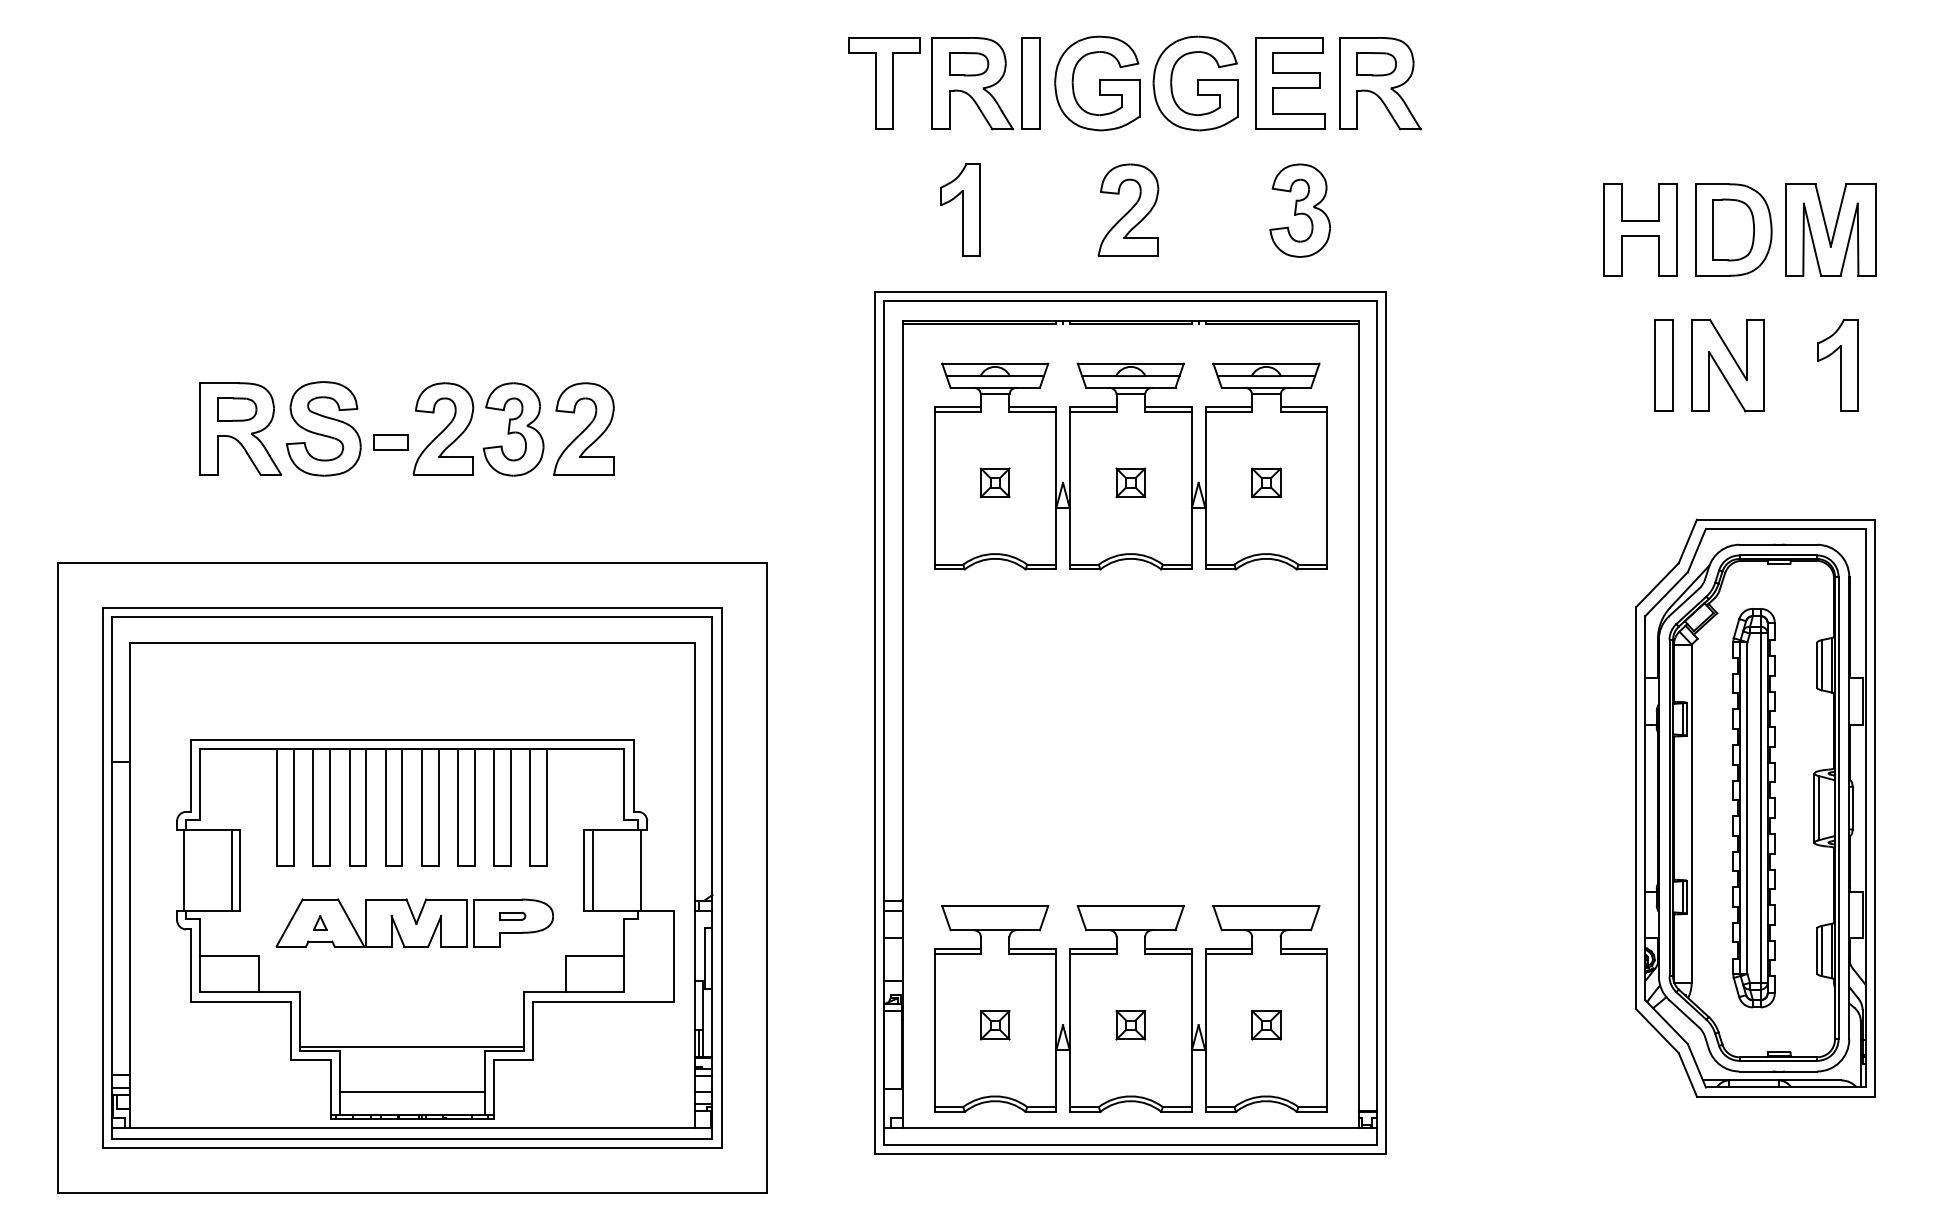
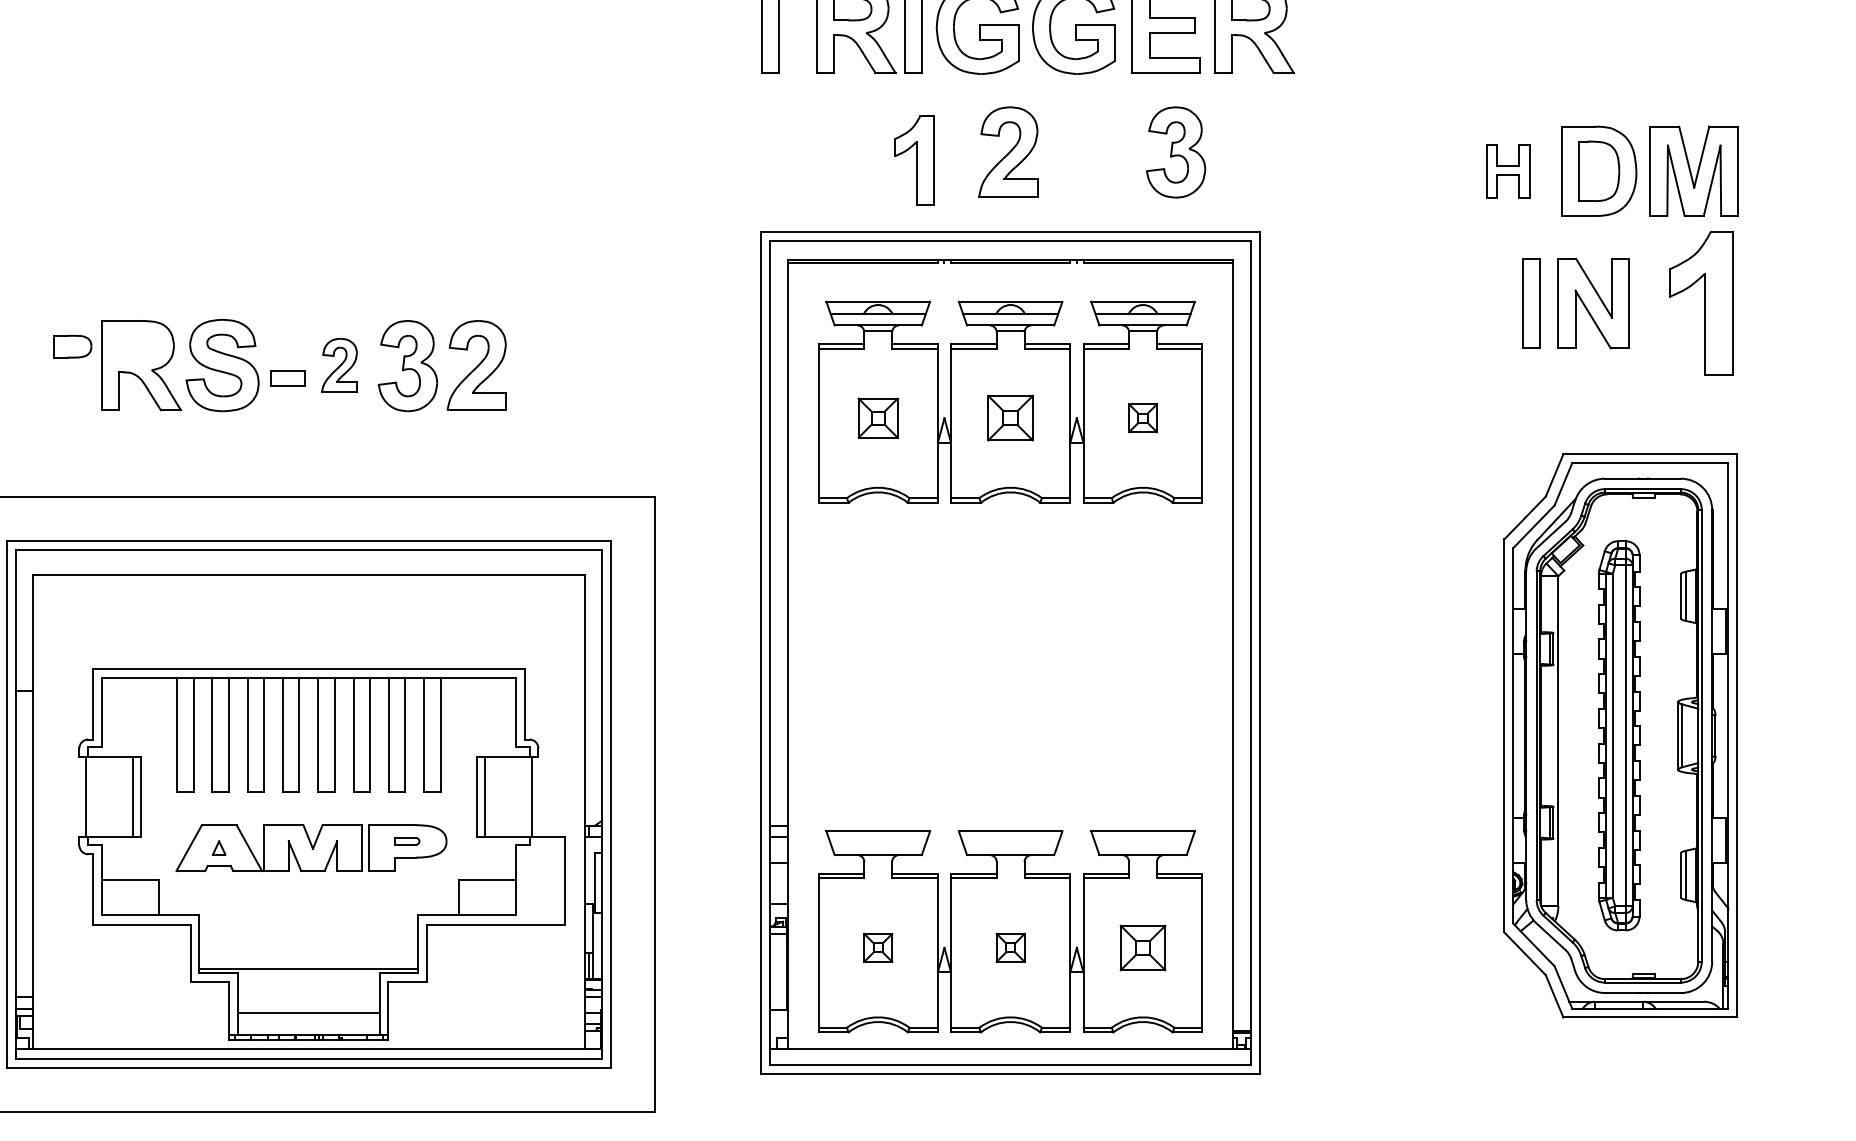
part: (960, 209) -> (914, 160), moved
part: (1640, 229) -> (1508, 170), size x0.6
part: (1837, 365) -> (1700, 303), size x1.6
part: (237, 409) -> (72, 346), moved
part: (443, 428) -> (339, 365), size x0.6
part: (995, 482) -> (878, 417), size x1.4
part: (1130, 482) -> (1010, 417), size x1.6
part: (1266, 1024) -> (1143, 947), size x1.6

